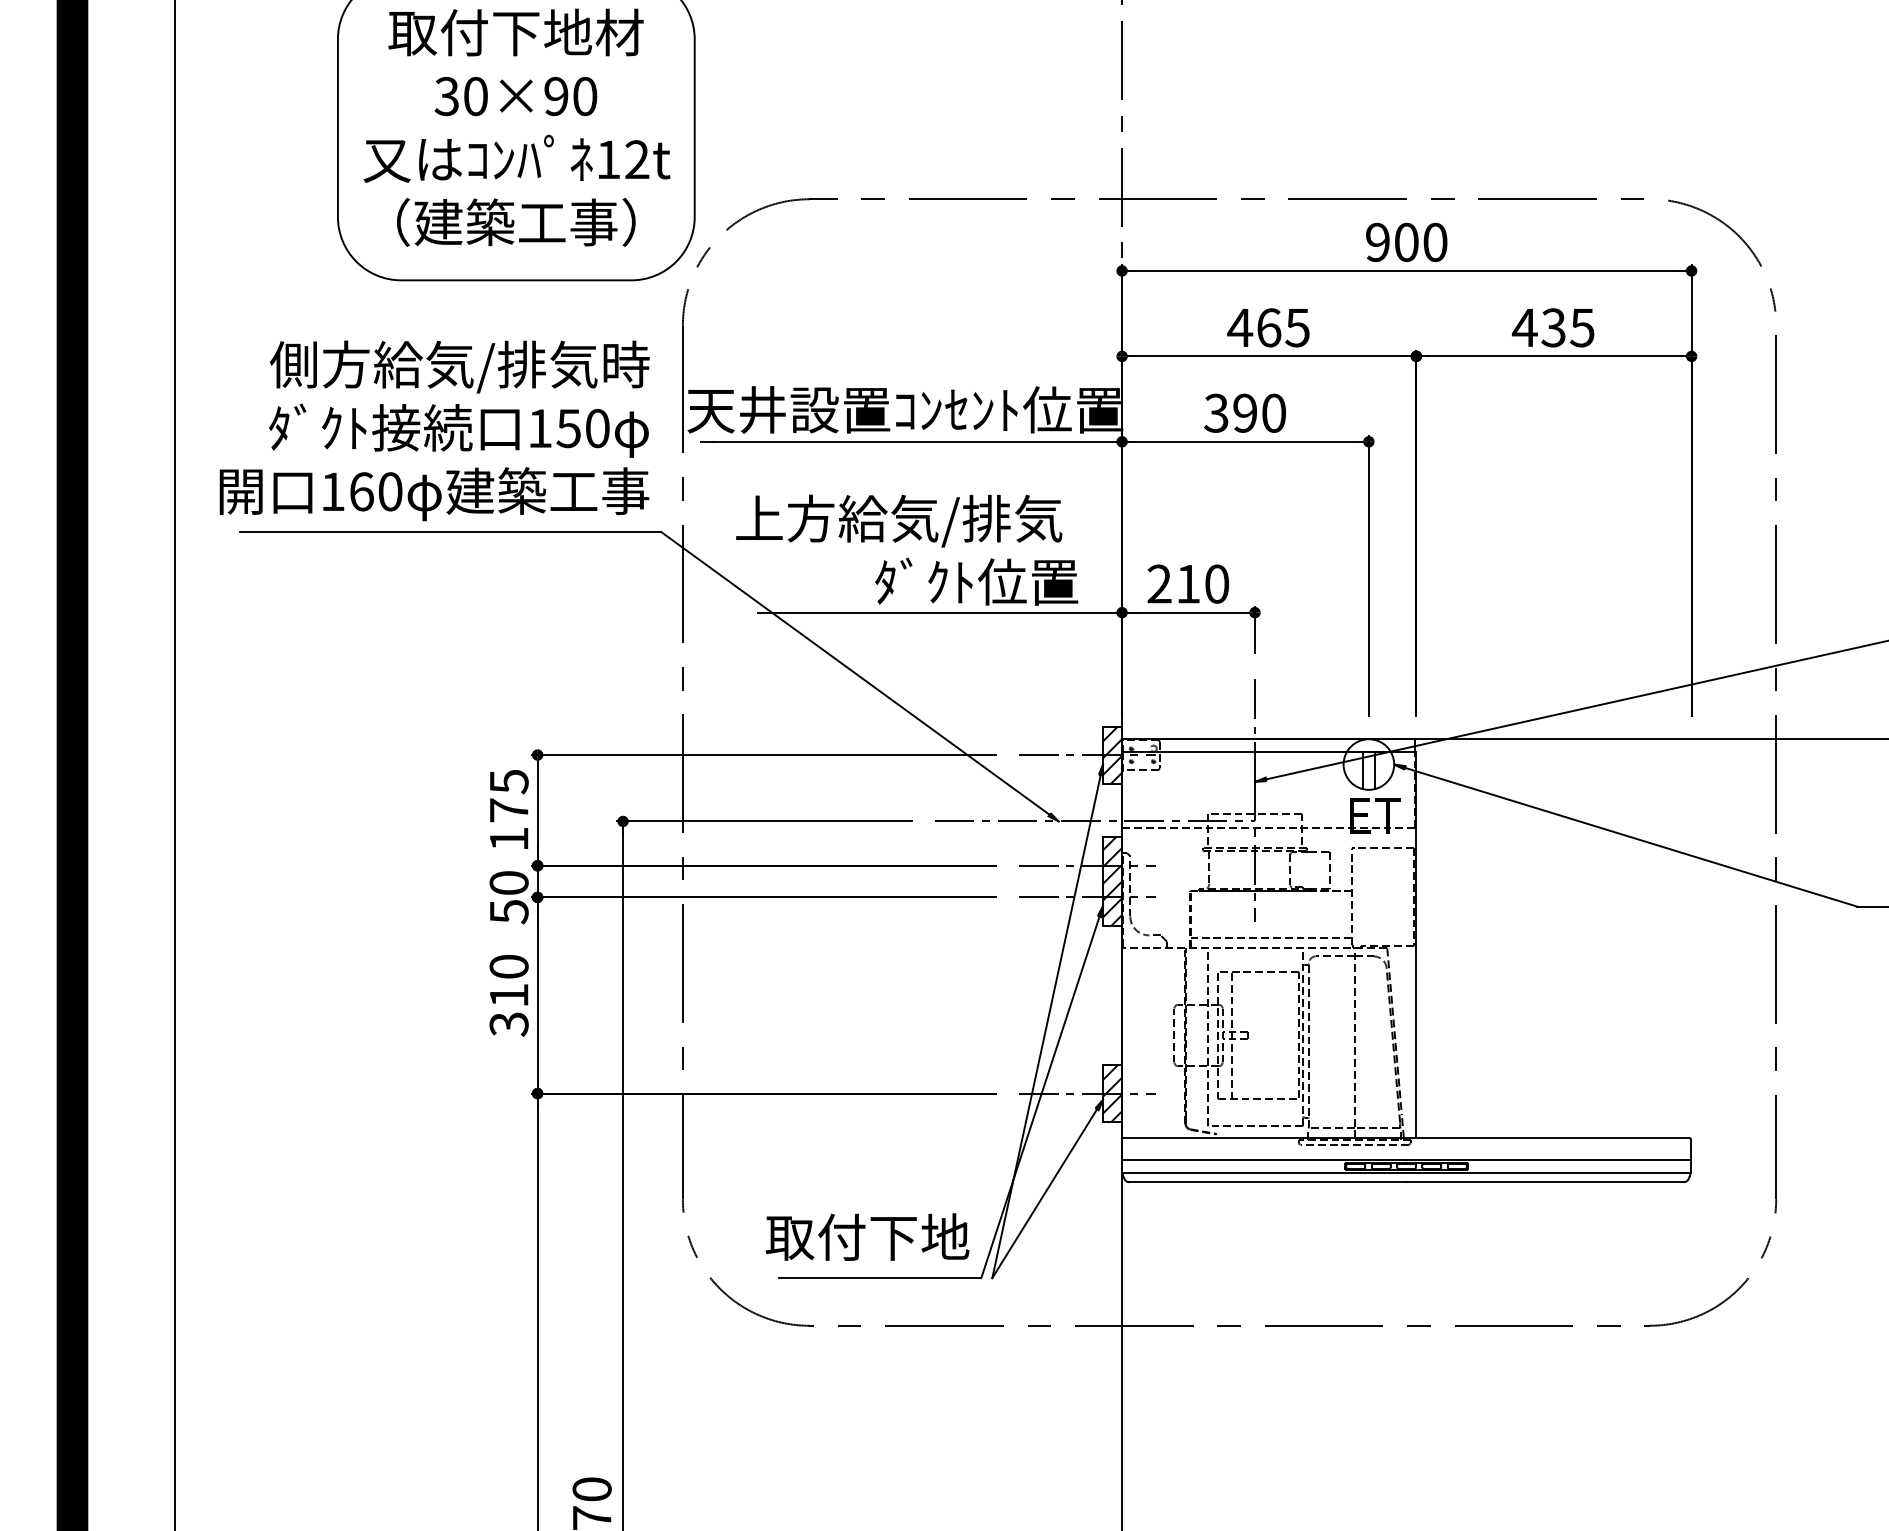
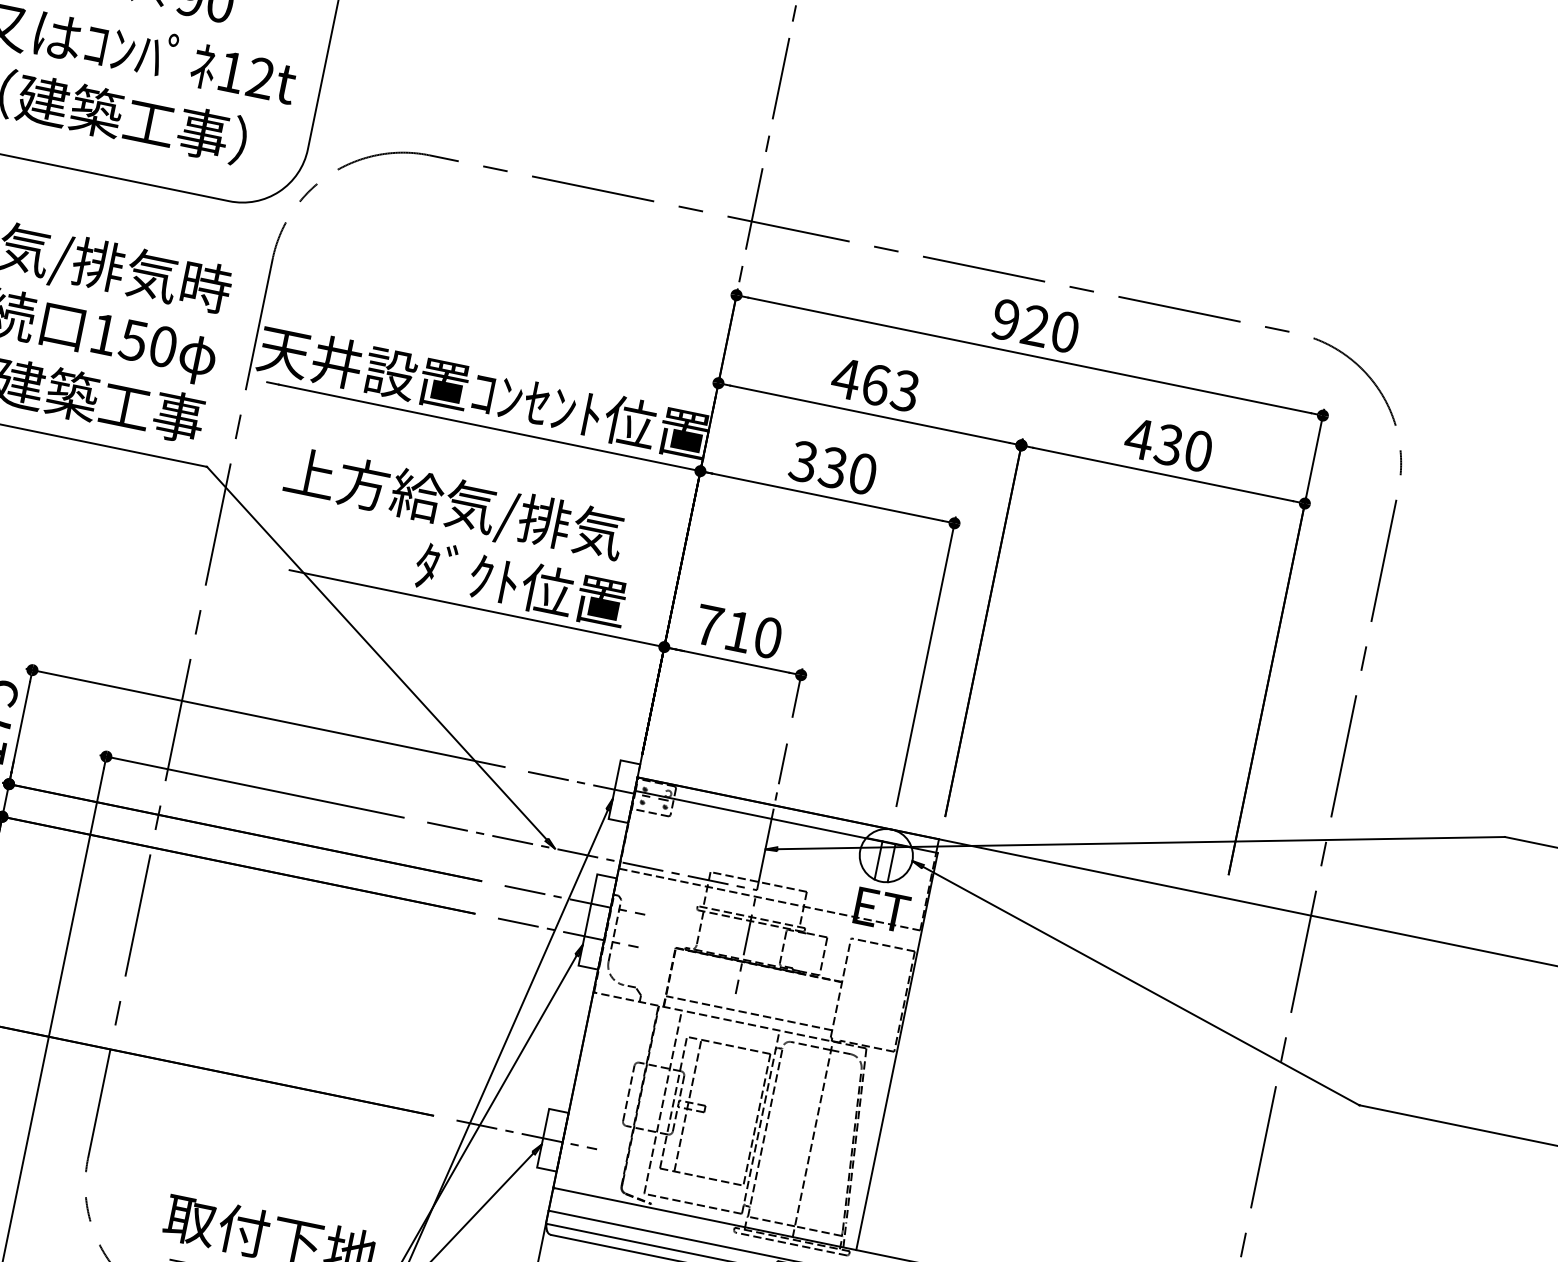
text: (1406, 242) -> (1035, 326), 900 -> 920
text: (1297, 327) -> (905, 390), 465 -> 463
text: (1582, 327) -> (1198, 450), 435 -> 430
text: (1244, 412) -> (832, 466), 390 -> 330
text: (1159, 583) -> (709, 624), 210 -> 710
hatch: (1112, 754) -> (624, 791), removed
hatch: (1112, 881) -> (597, 921), removed
hatch: (1112, 1093) -> (552, 1140), removed

